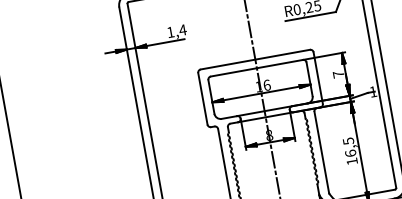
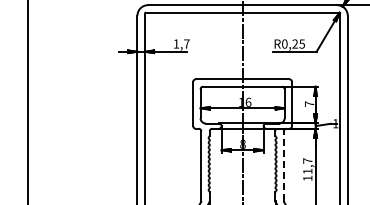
text: (182, 29) -> (186, 43), 1,4 -> 1,7
text: (349, 147) -> (307, 166), 16,5 -> 11,7
line: (321, 152) -> (283, 166), solid -> dashed

